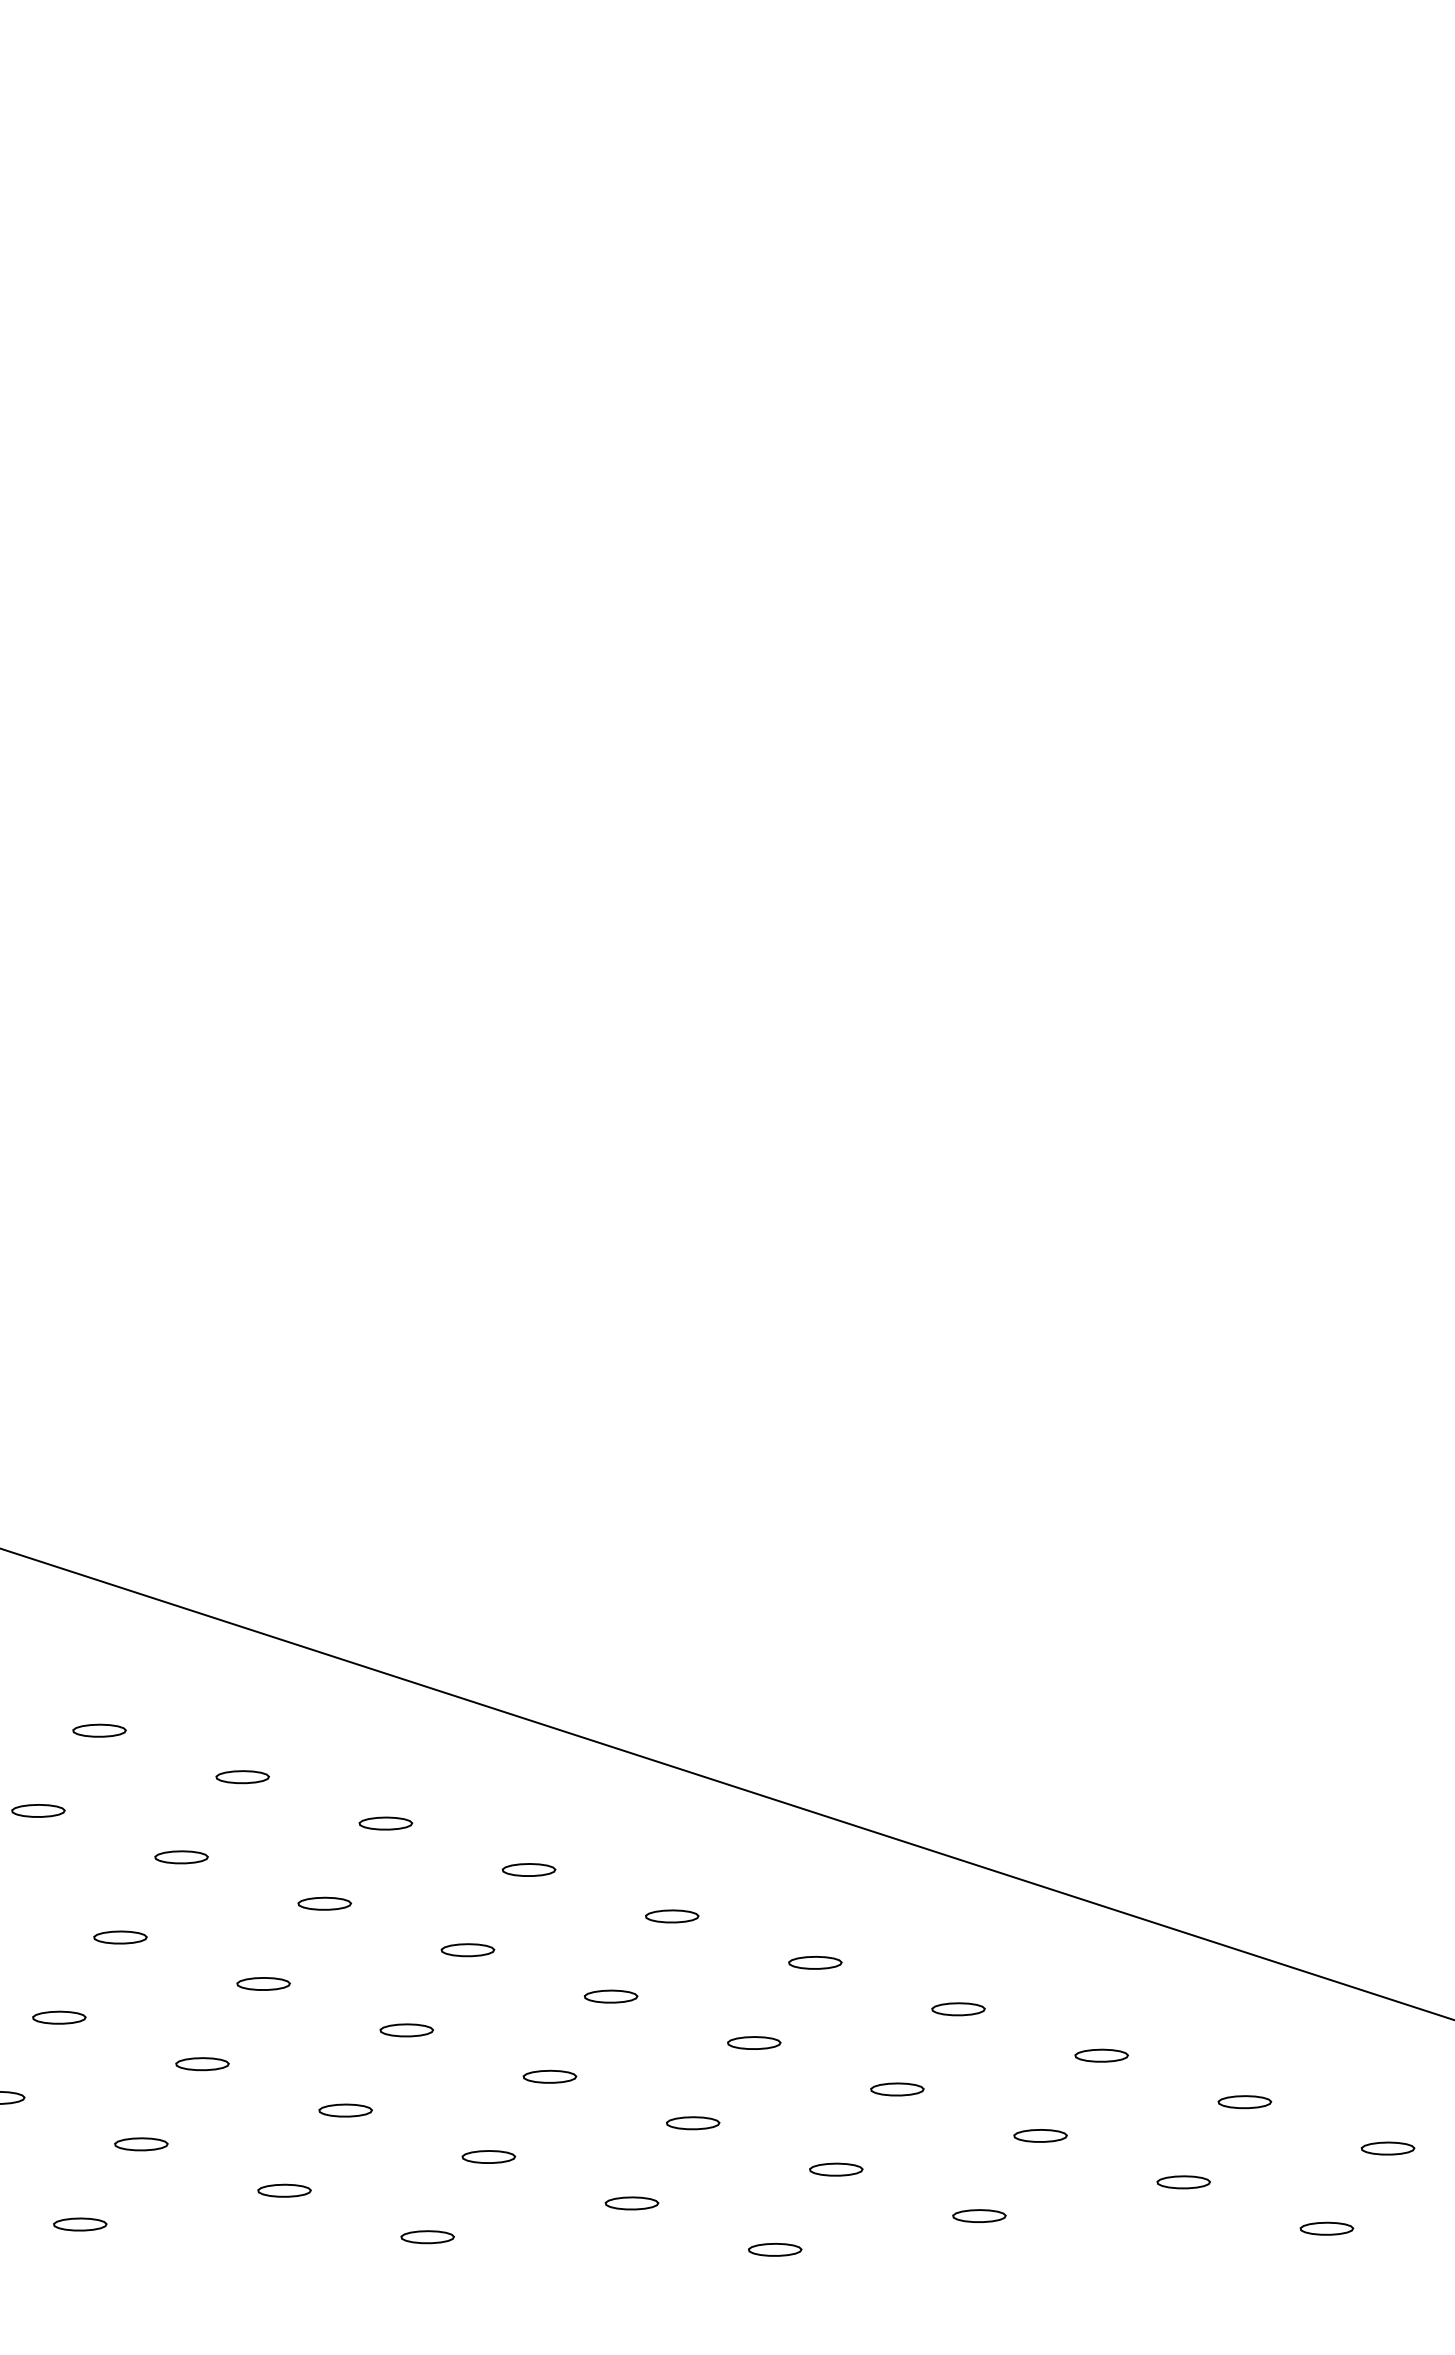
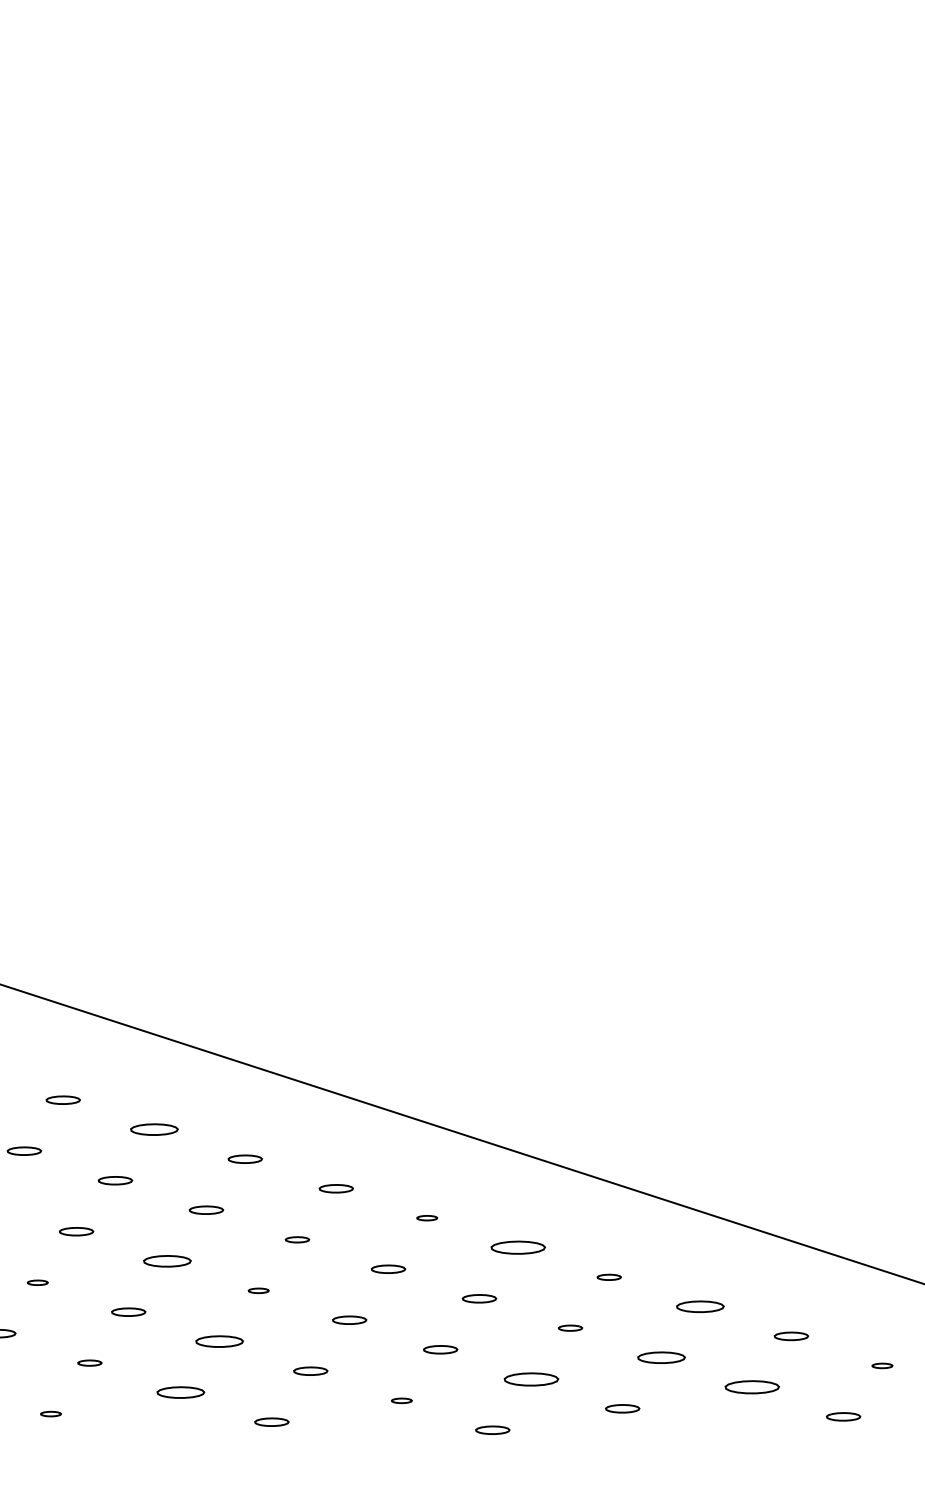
part: (241, 1776) -> (153, 1129), size x1.4
part: (670, 1915) -> (426, 1217), size x0.6
part: (467, 1949) -> (297, 1239), size x0.7
part: (815, 1962) -> (518, 1247), size x1.6
part: (263, 1982) -> (167, 1260), size x1.4
part: (957, 2009) -> (608, 1277), size x0.7
part: (59, 2017) -> (37, 1282), size x0.6
part: (406, 2030) -> (258, 1290), size x0.6
part: (1101, 2055) -> (700, 1306), size x1.4
part: (897, 2088) -> (570, 1327), size x0.7
part: (345, 2110) -> (219, 1341), size x1.4
part: (1040, 2135) -> (661, 1357), size x1.4
part: (140, 2143) -> (89, 1362), size x0.7
part: (1388, 2147) -> (882, 1365), size x0.6
part: (836, 2168) -> (531, 1378), size x1.6
part: (1183, 2182) -> (752, 1387), size x1.6
part: (283, 2190) -> (180, 1392), size x1.4
part: (631, 2203) -> (401, 1400), size x0.6
part: (79, 2223) -> (50, 1413), size x0.6

